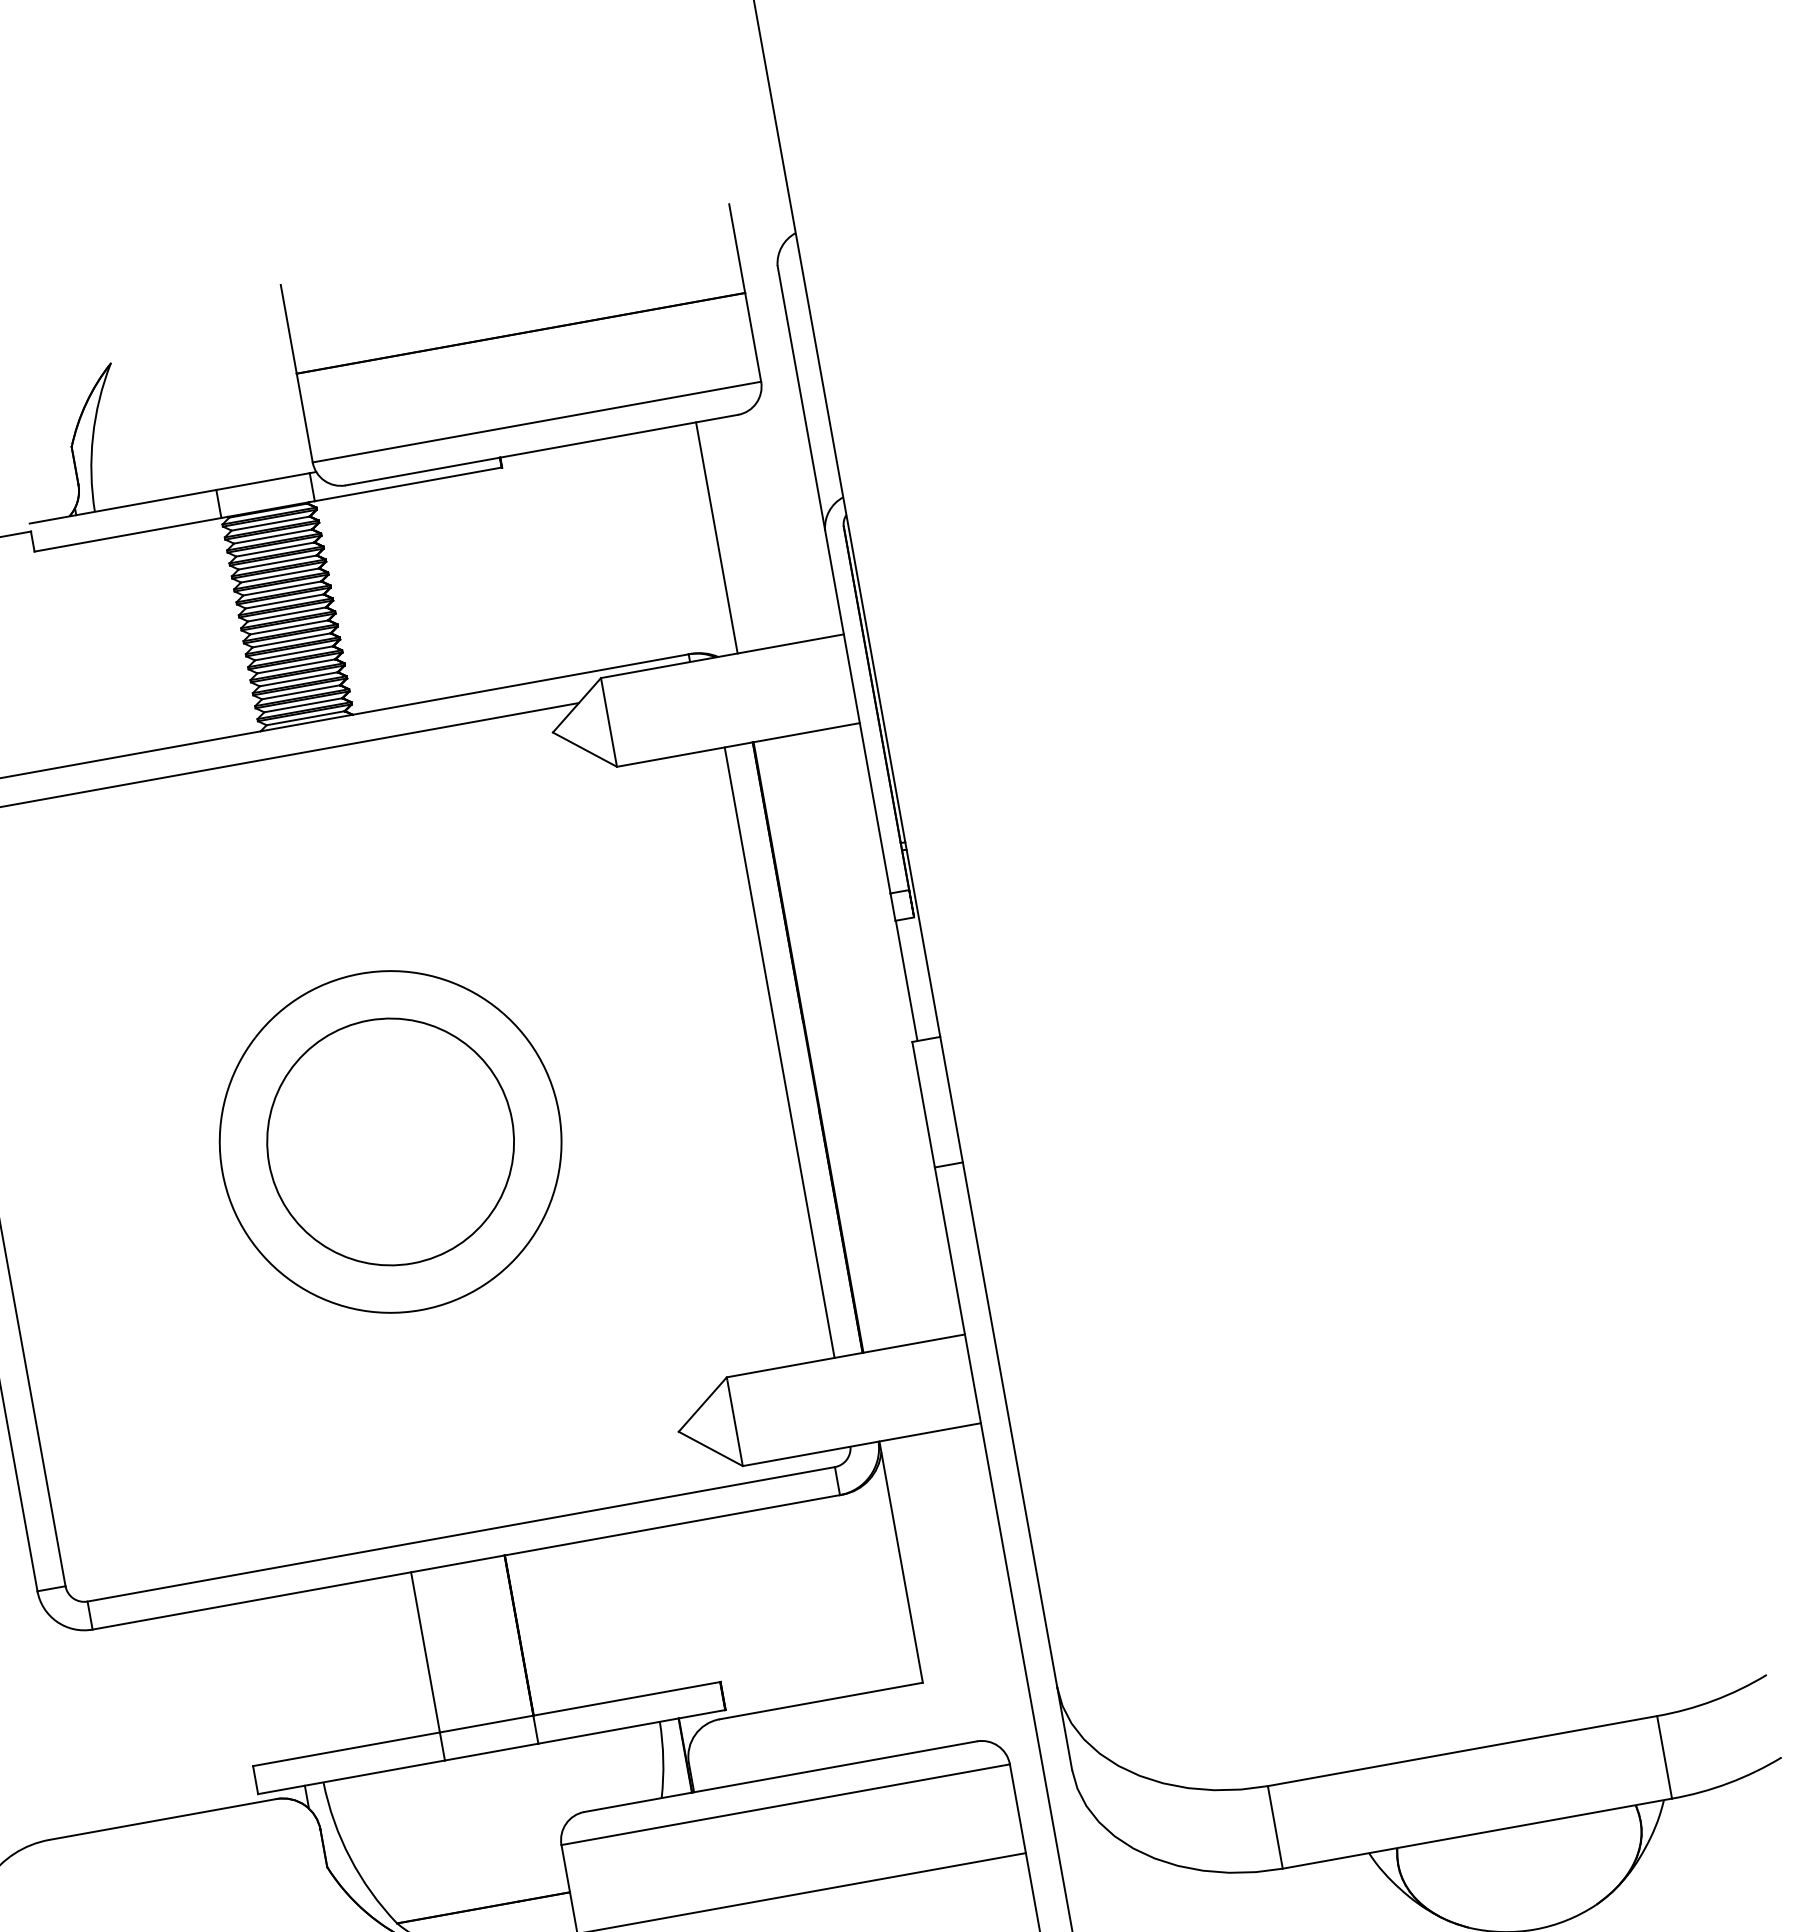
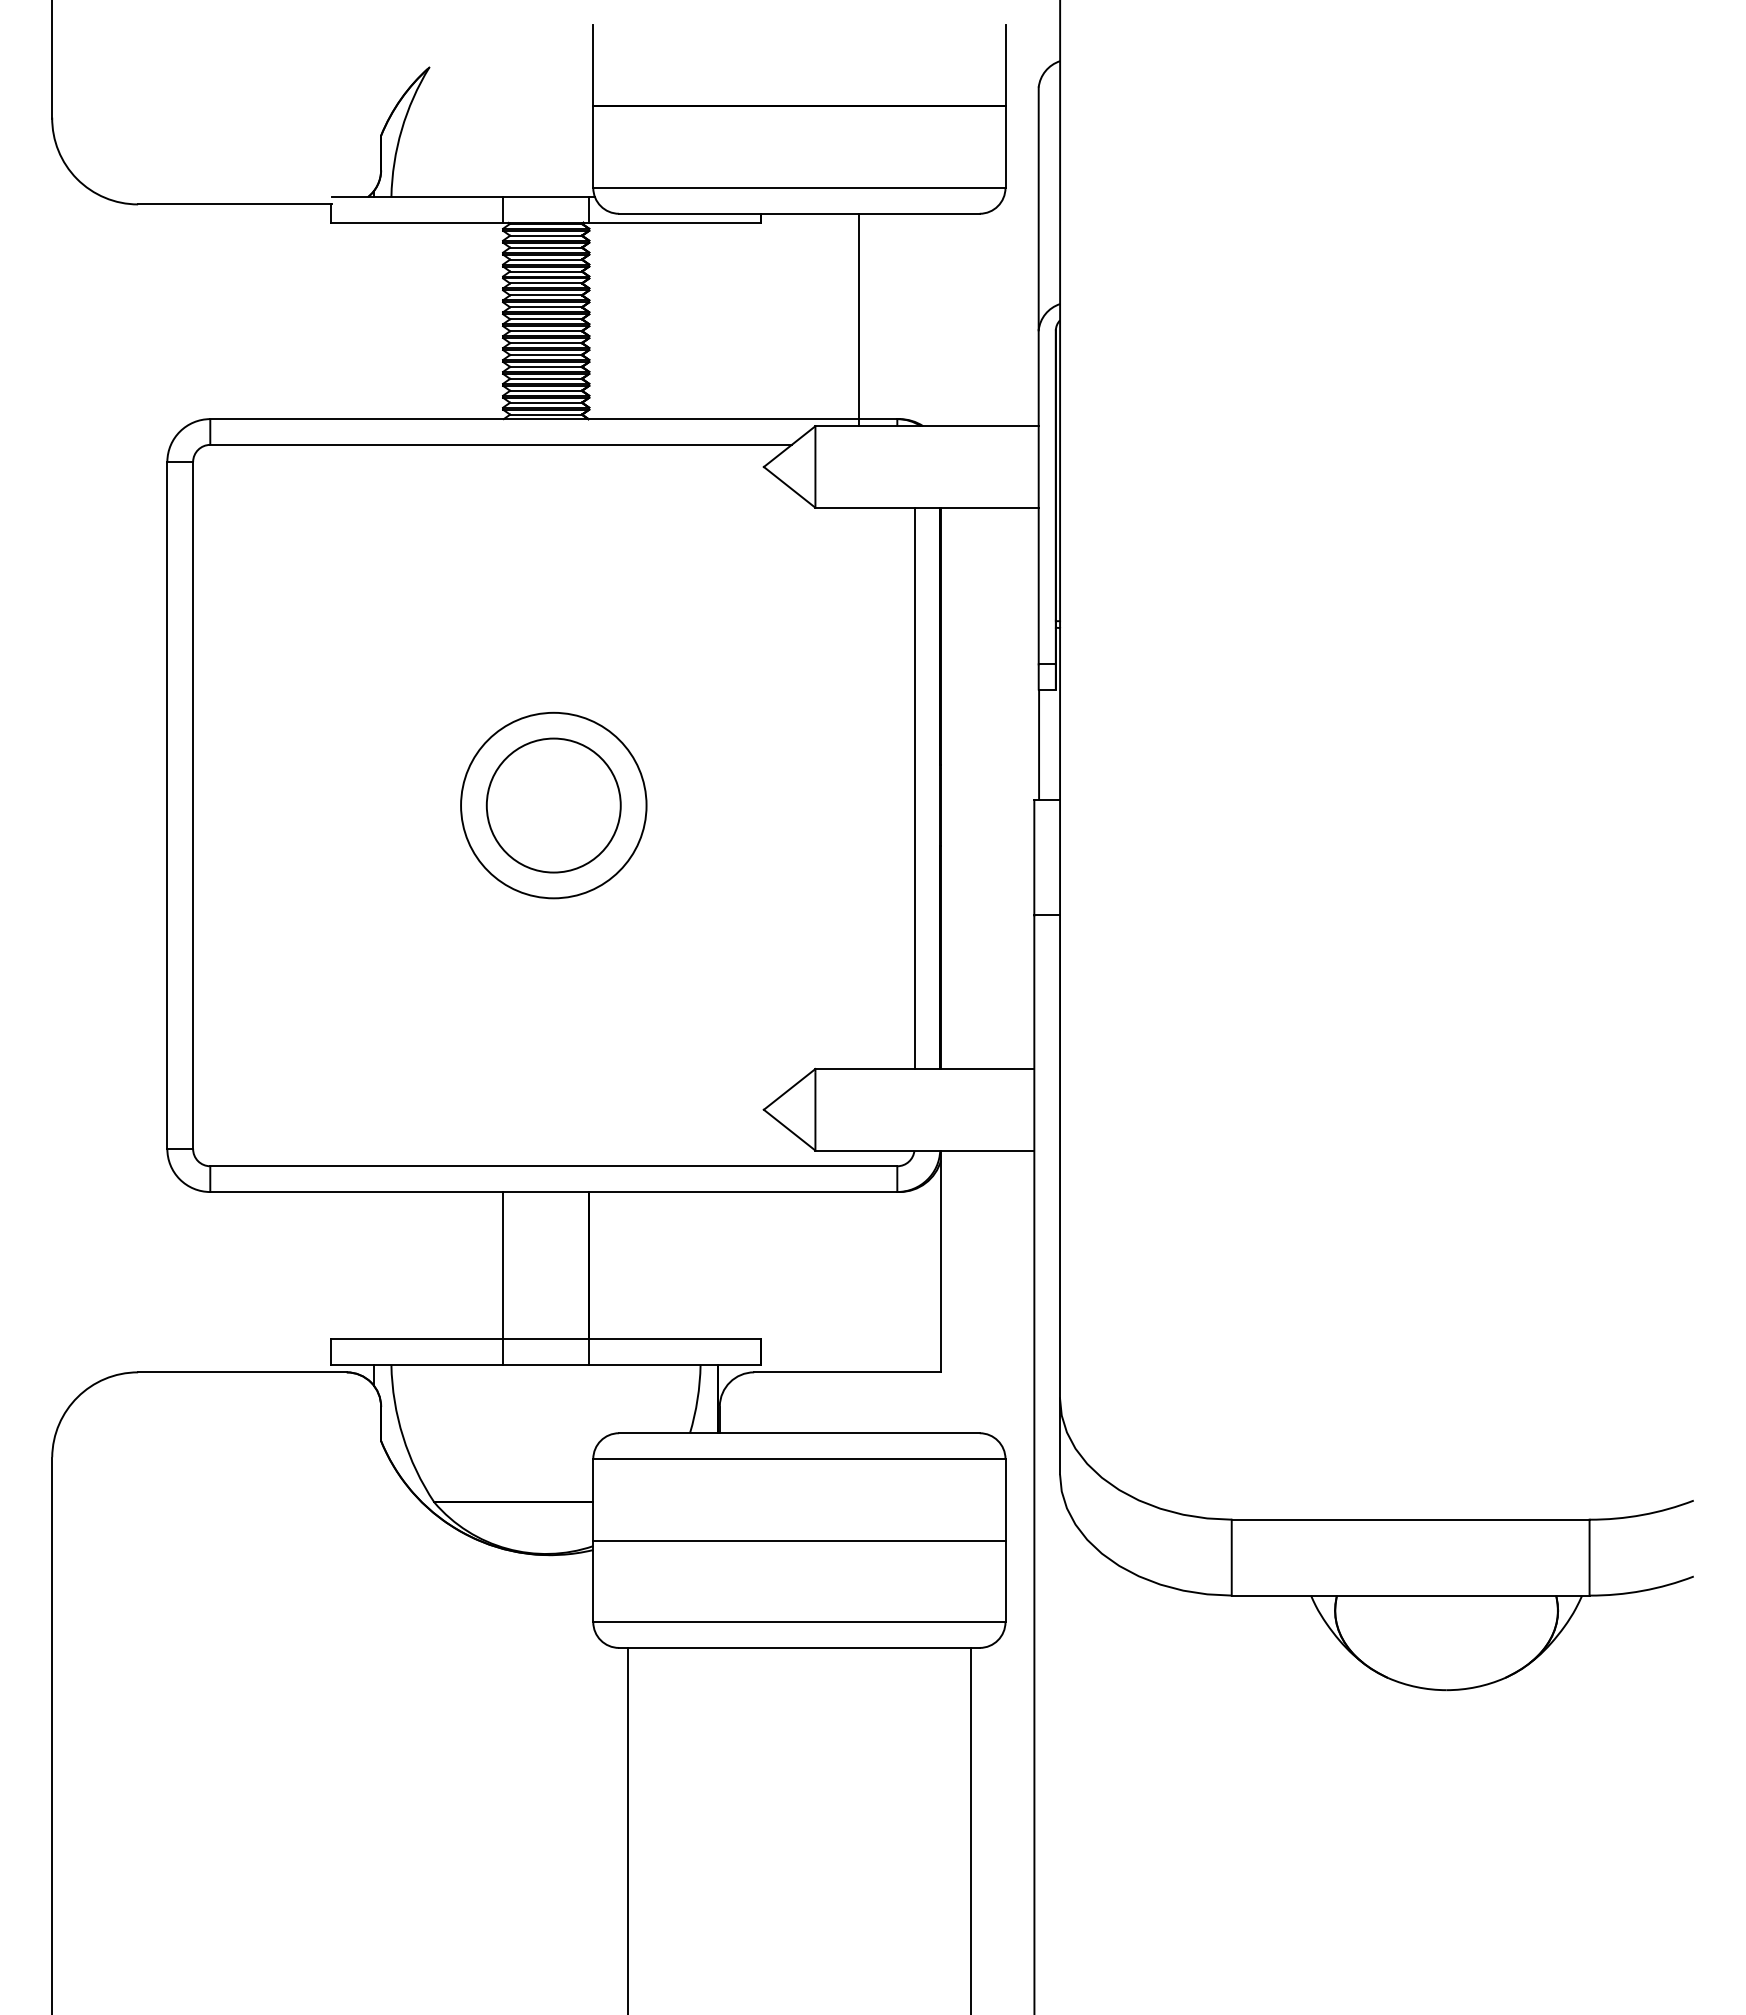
line: (717, 537) -> (859, 319), moved
circle: (390, 1141) -> (553, 805), size x0.6
circle: (390, 1141) -> (553, 805), size x0.6

